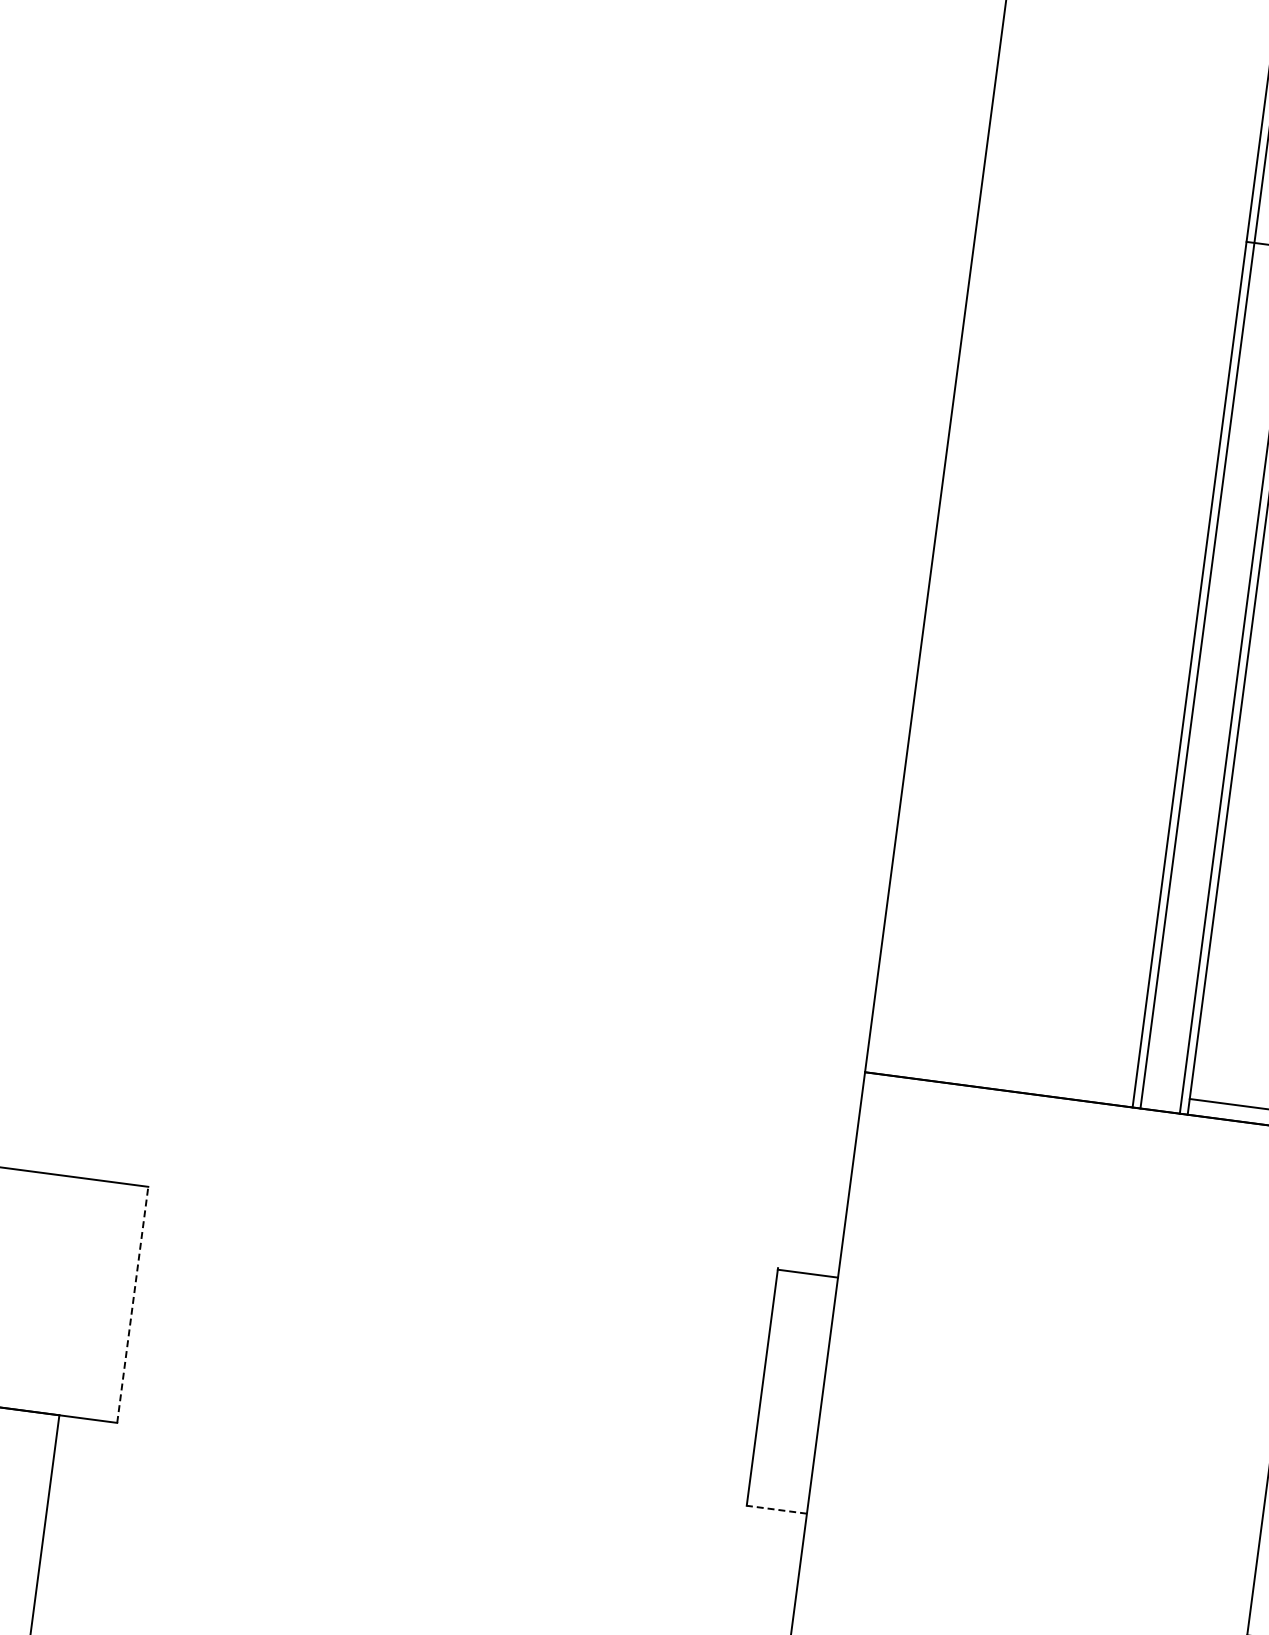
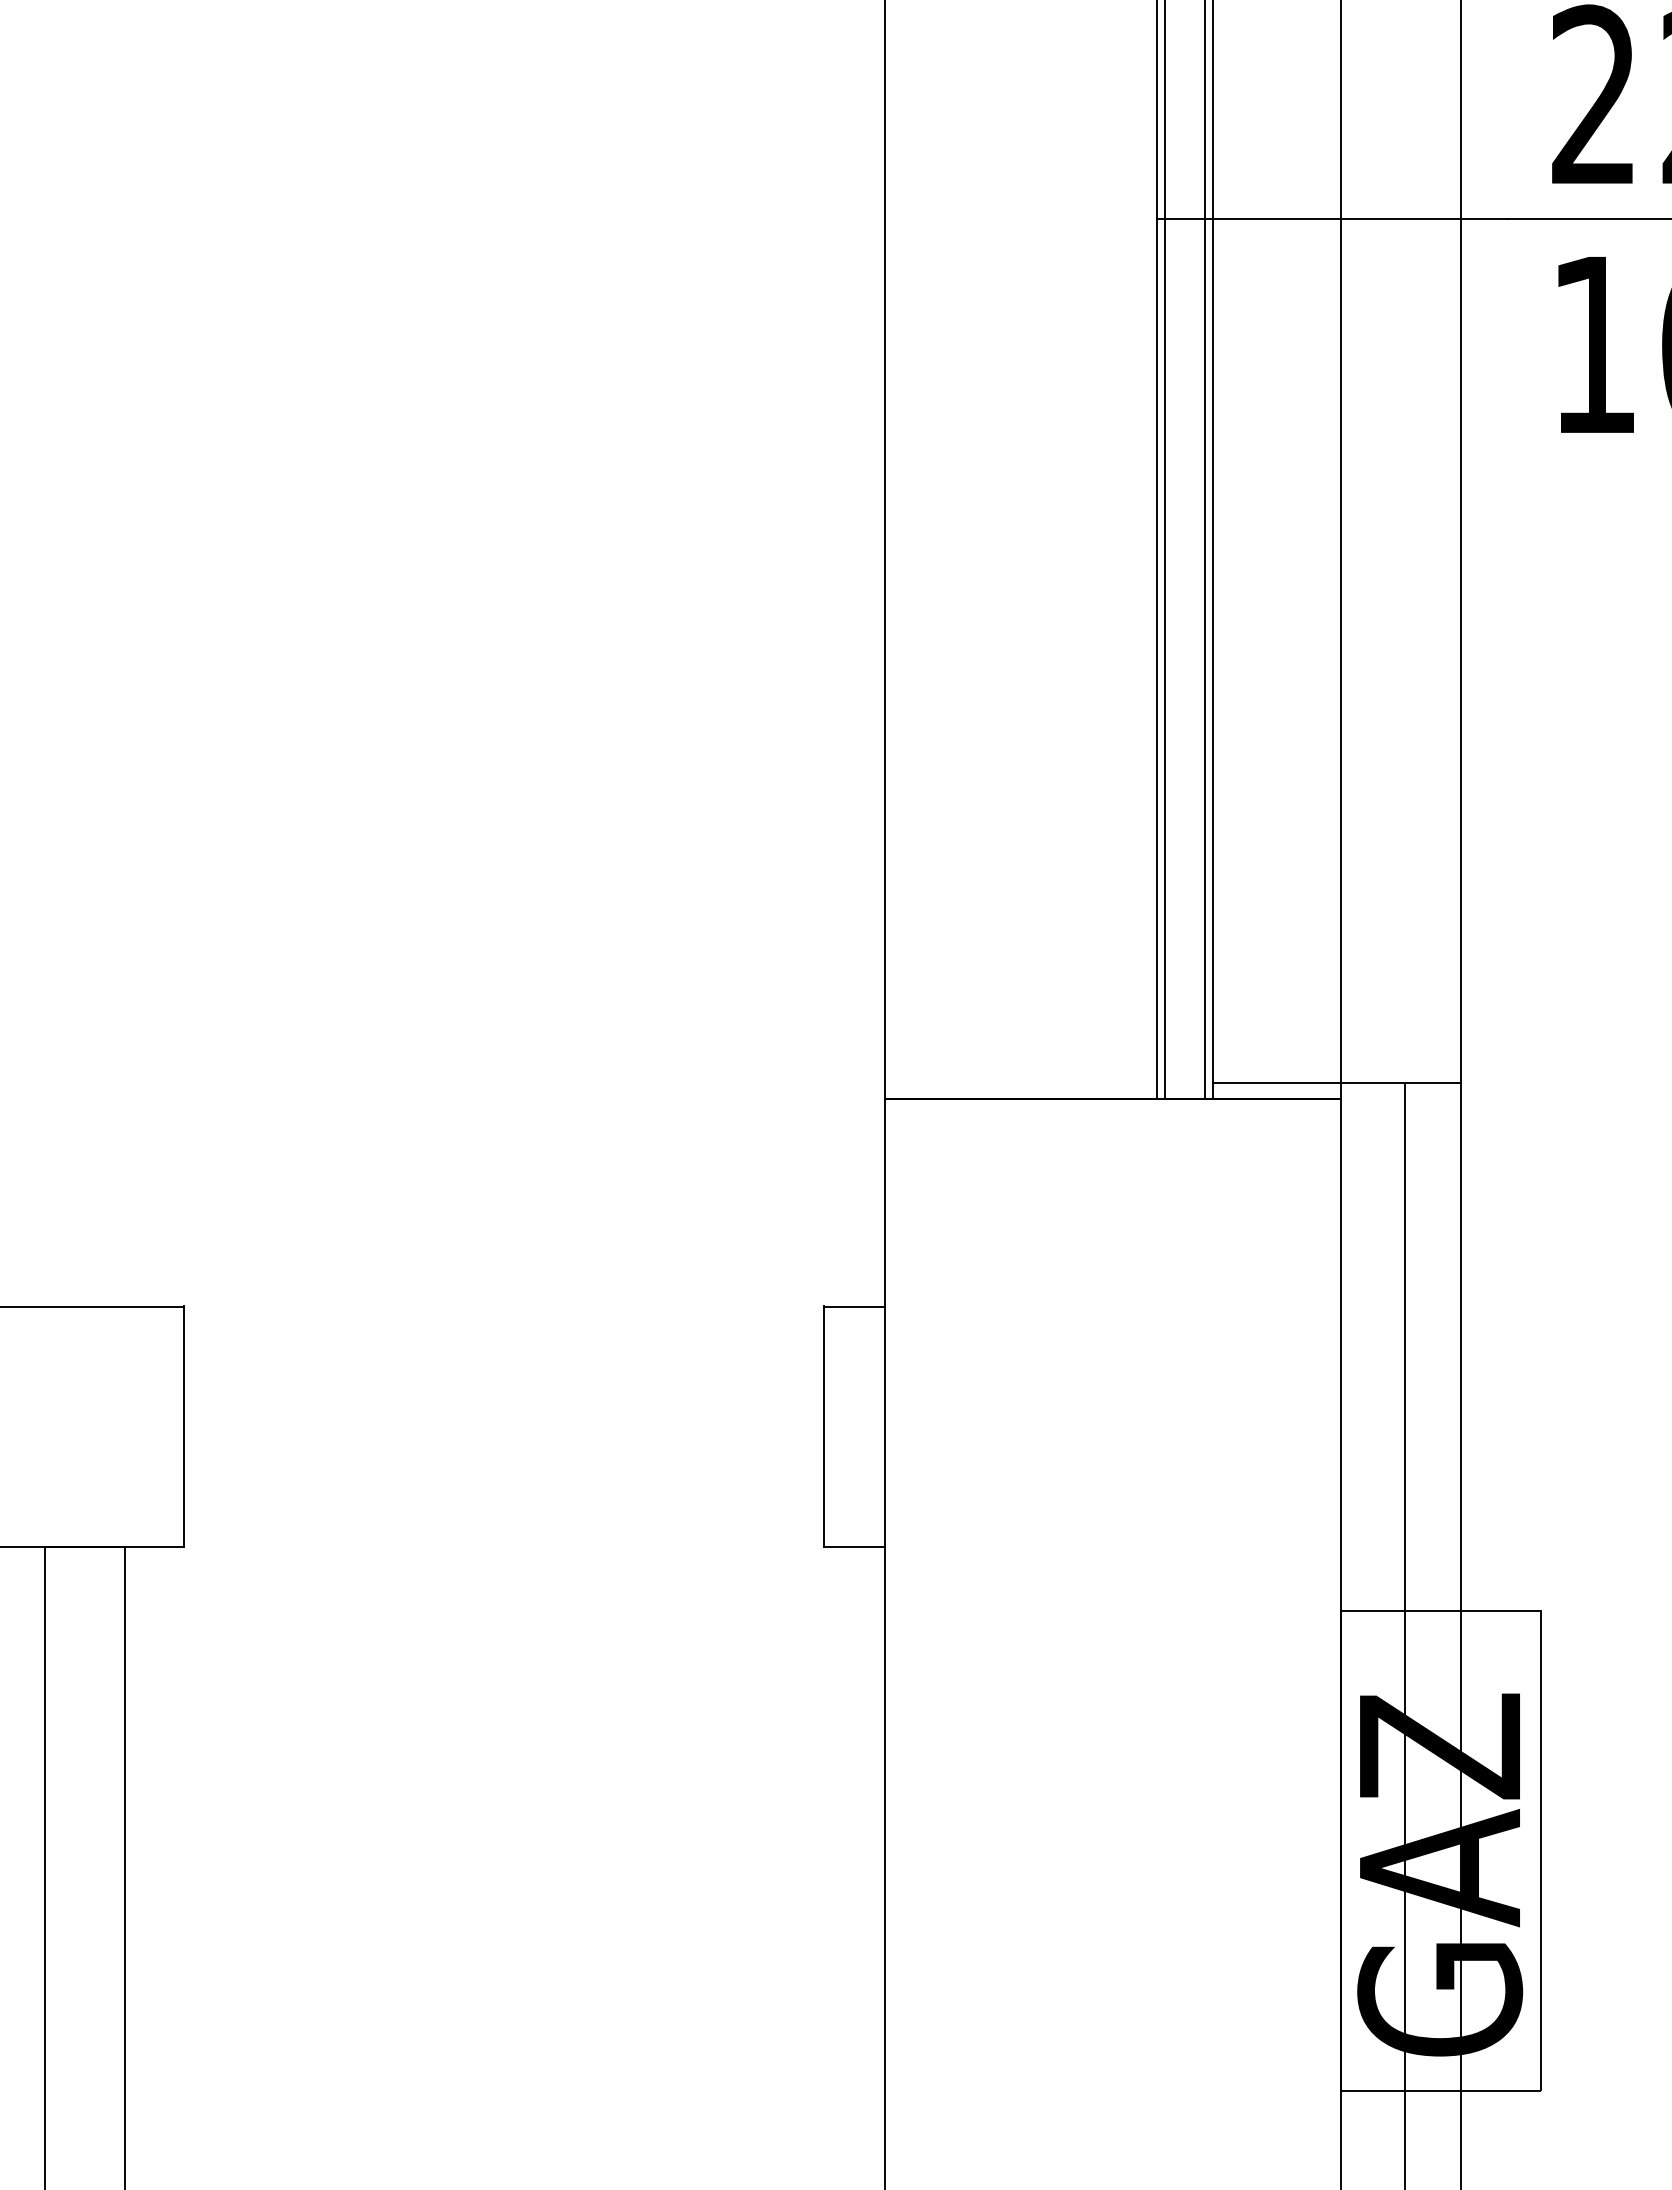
line: (132, 1304) -> (183, 1426), dashed -> solid
line: (777, 1509) -> (854, 1547), dashed -> solid

